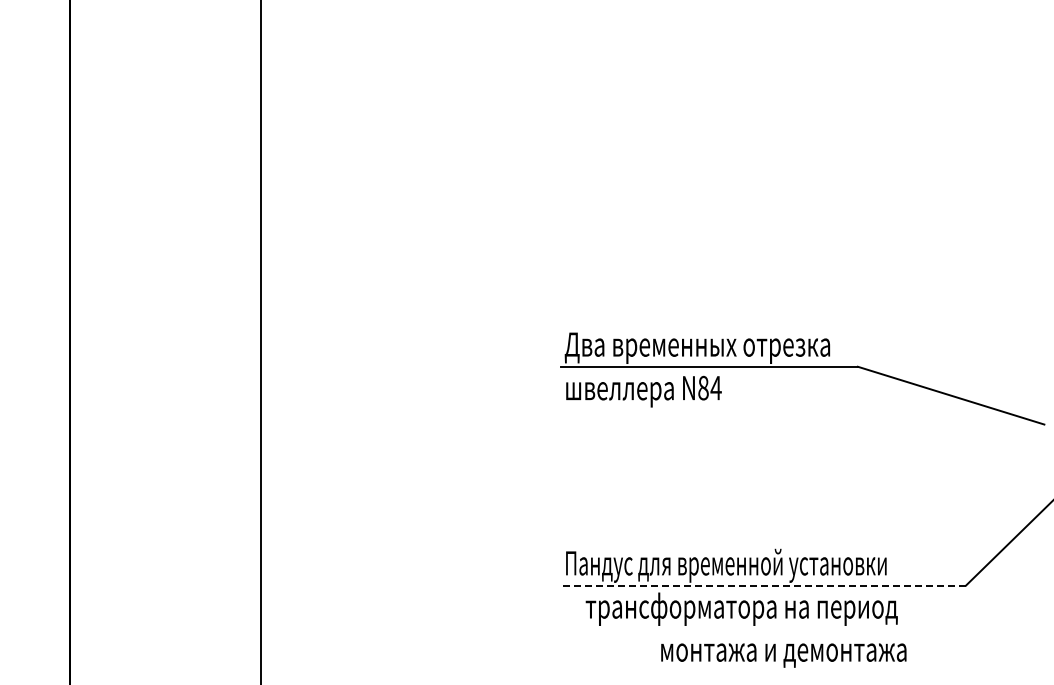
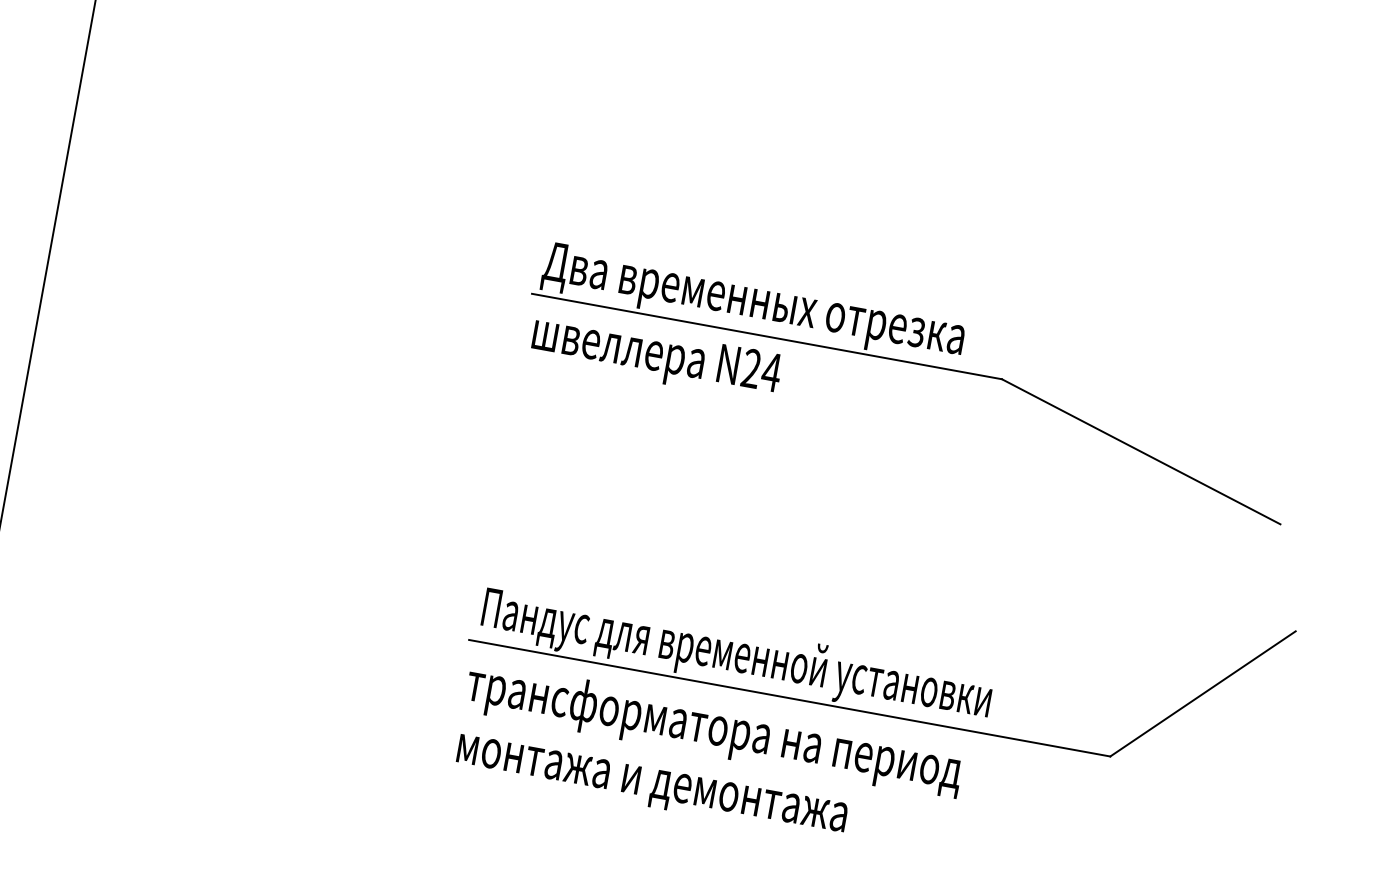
text: (703, 387) -> (751, 367), N84 -> N24
line: (763, 585) -> (789, 698), dashed -> solid
text: (741, 608) -> (713, 728), moved
text: (783, 655) -> (650, 787), moved

